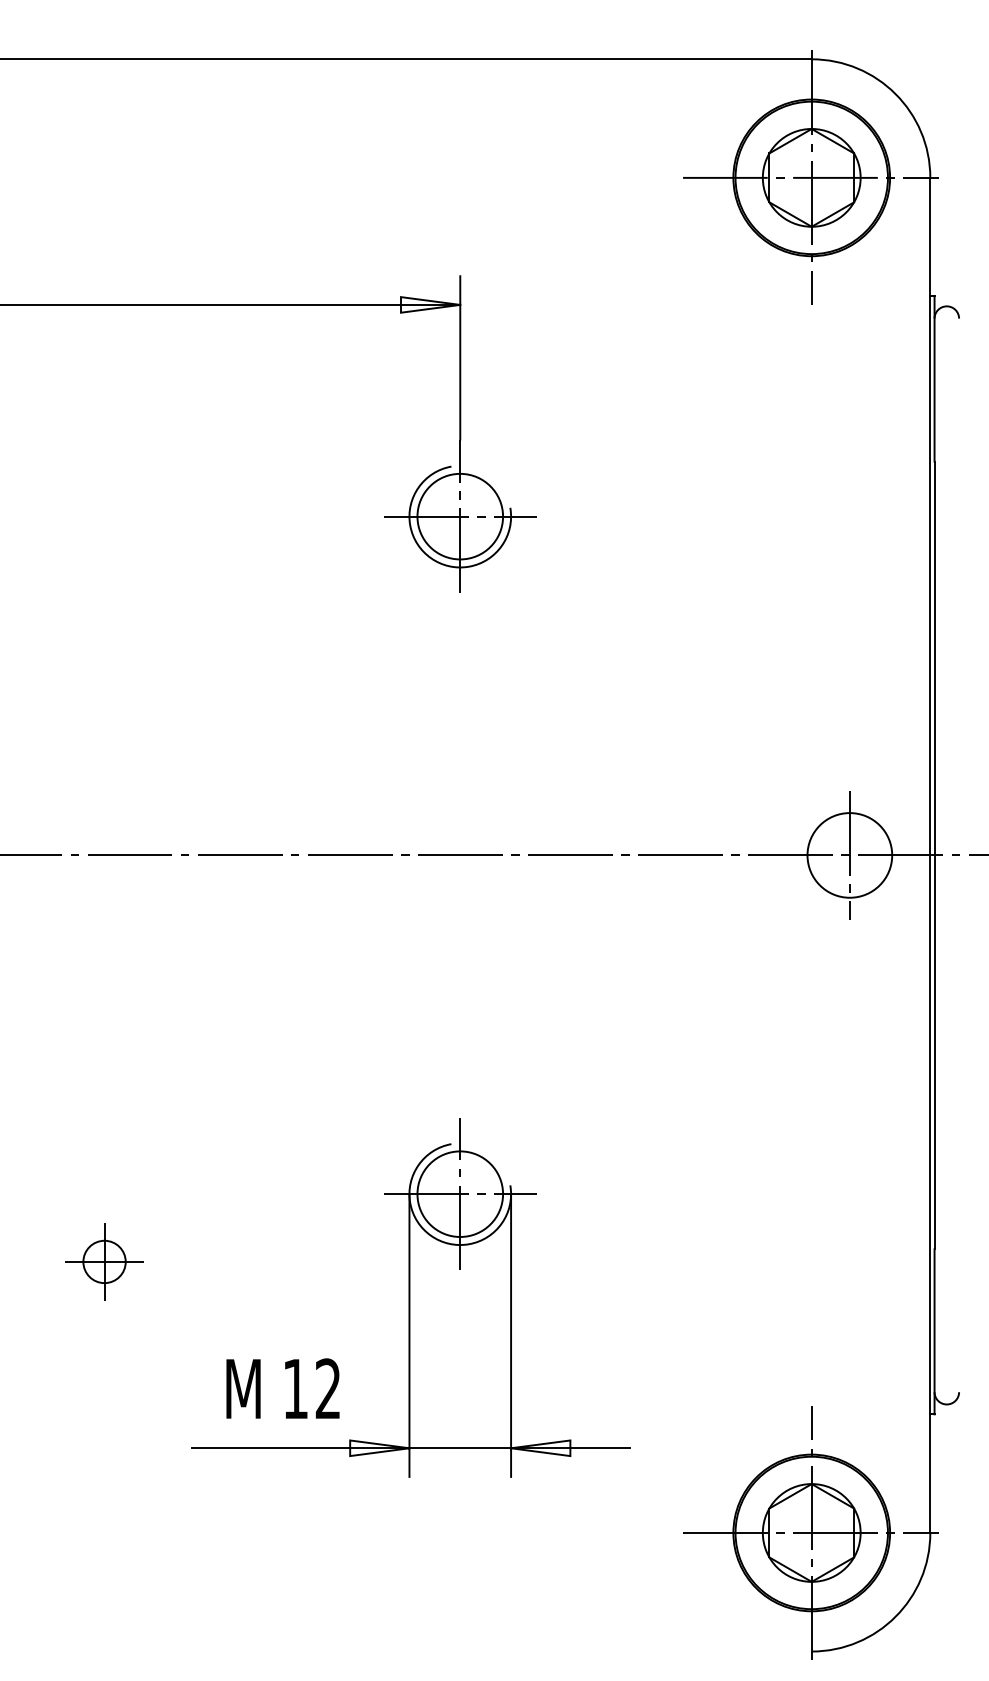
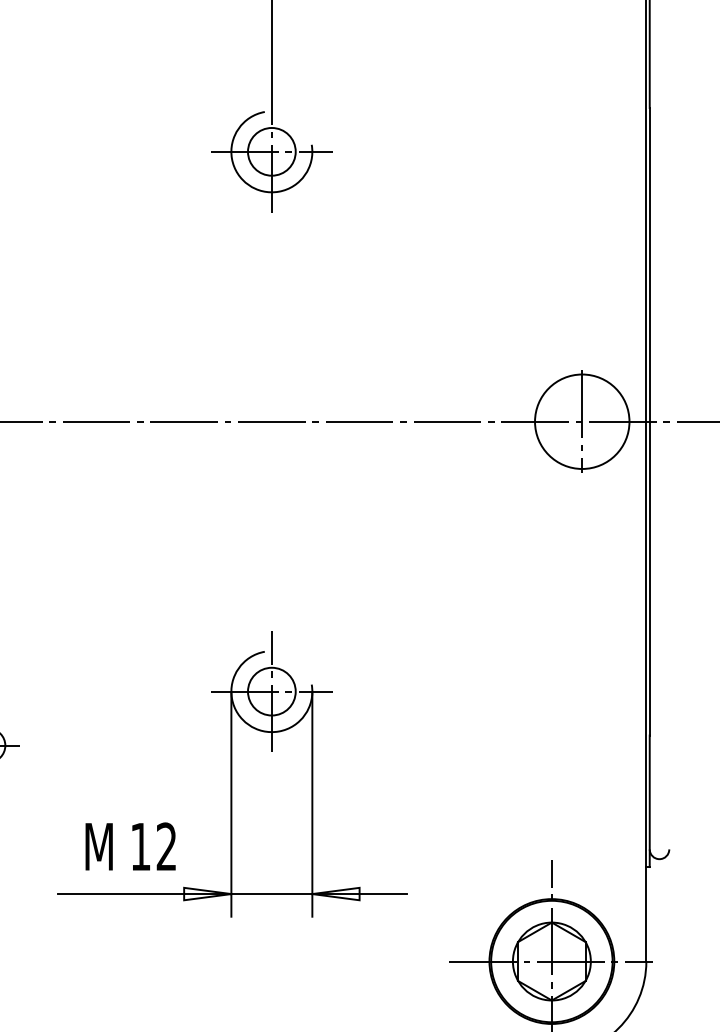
circle: (460, 516) -> (272, 151), size x0.7
circle: (849, 855) -> (581, 421), size x1.4
circle: (460, 1193) -> (272, 691), size x0.7

